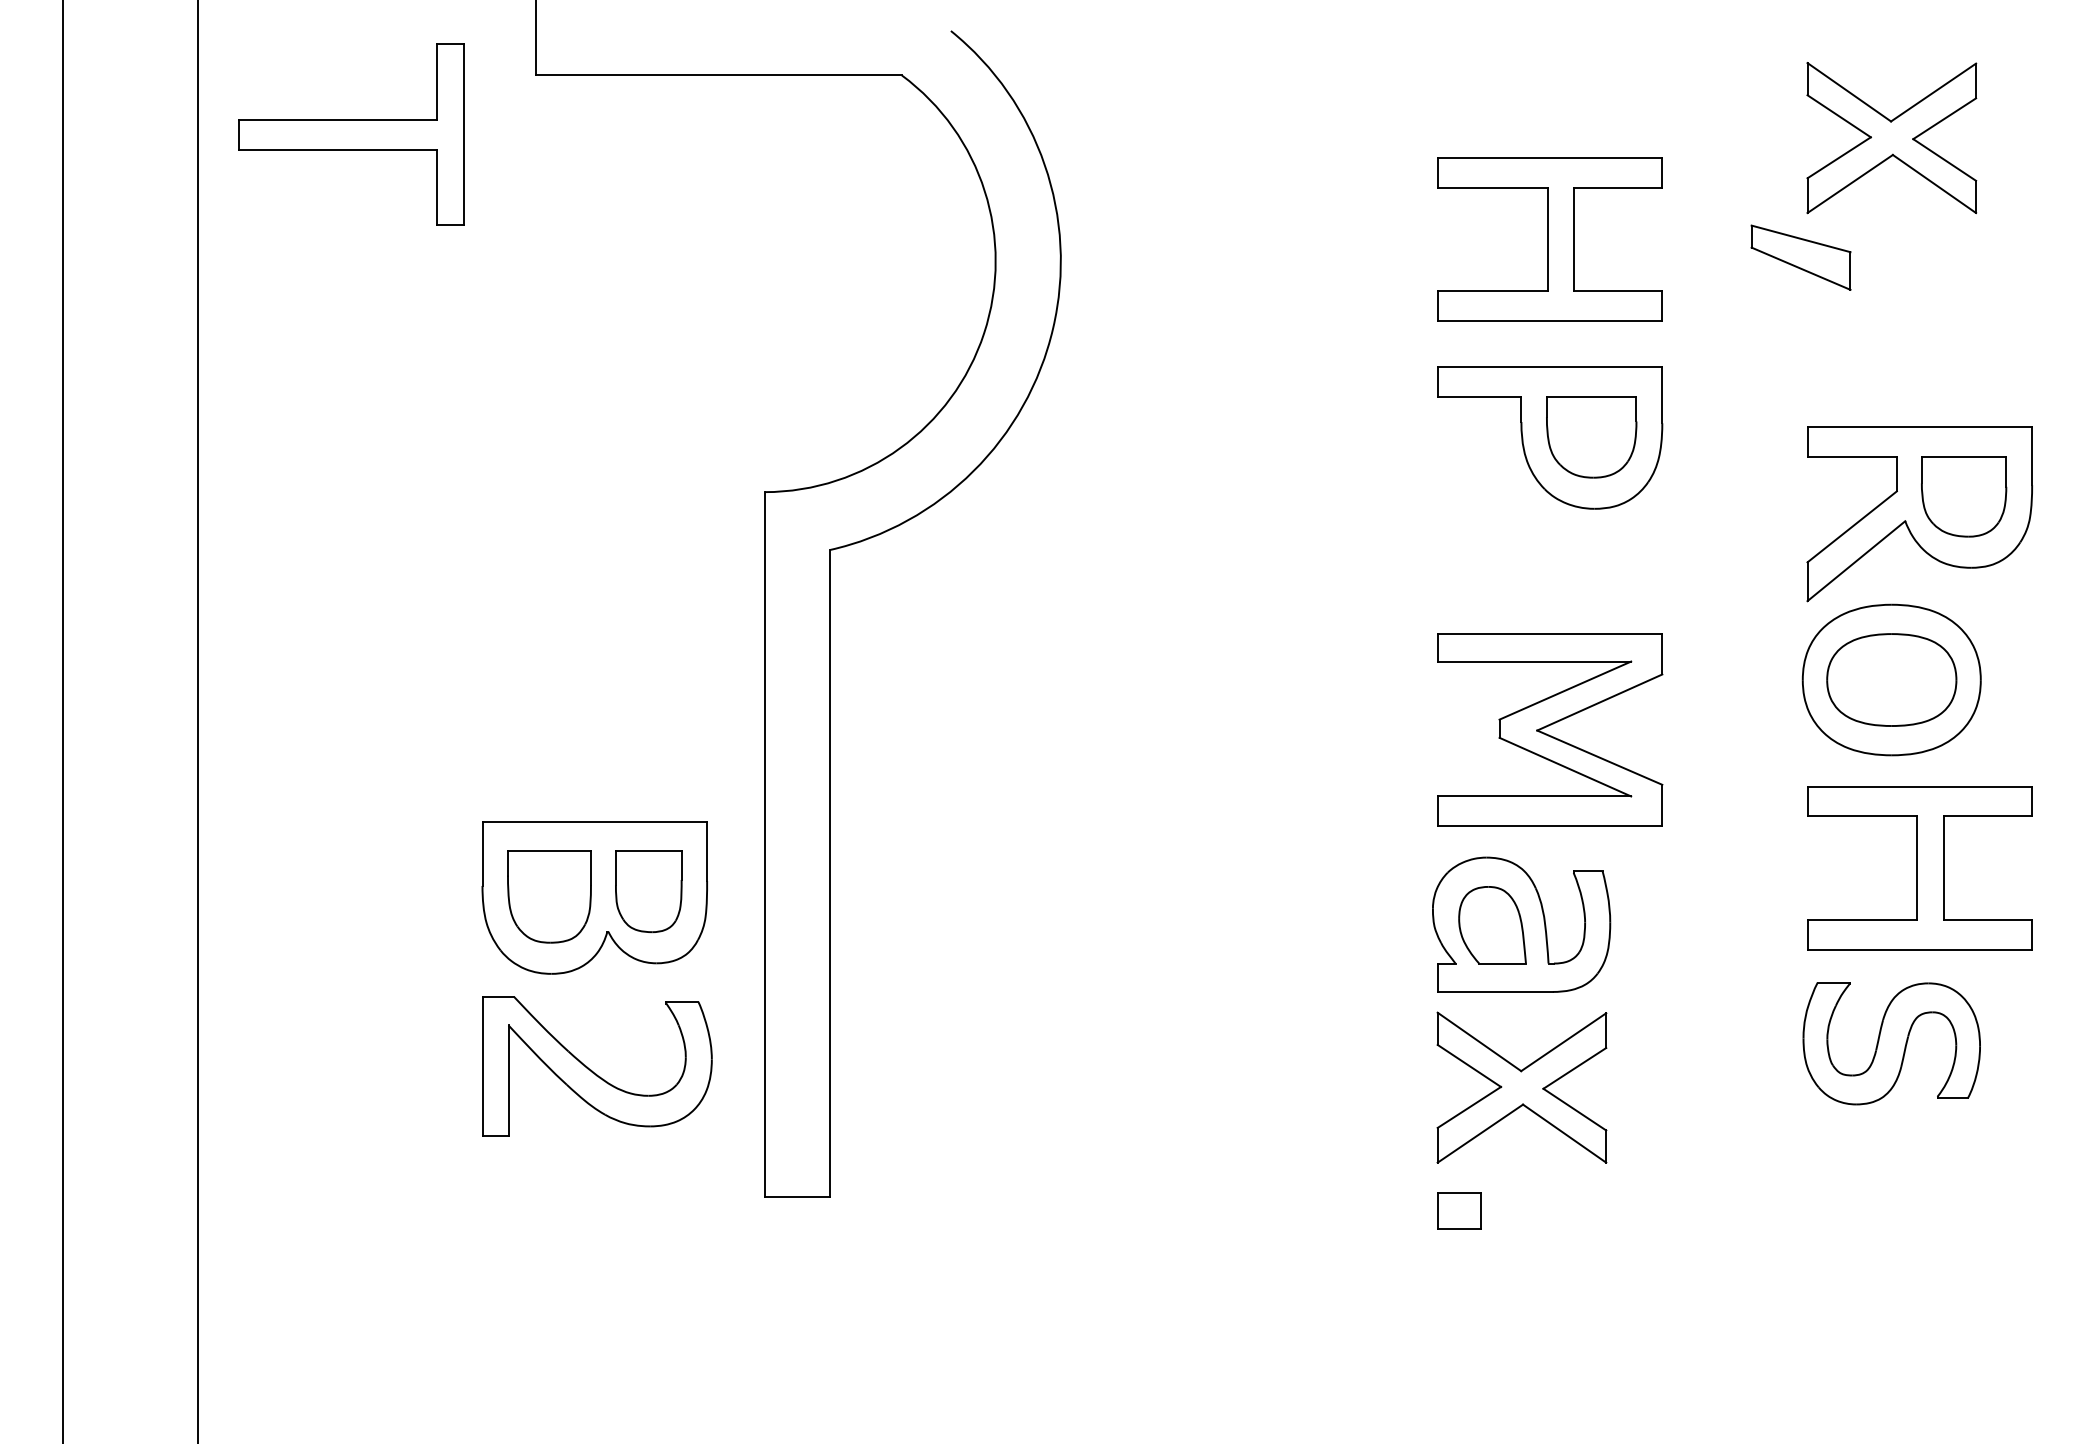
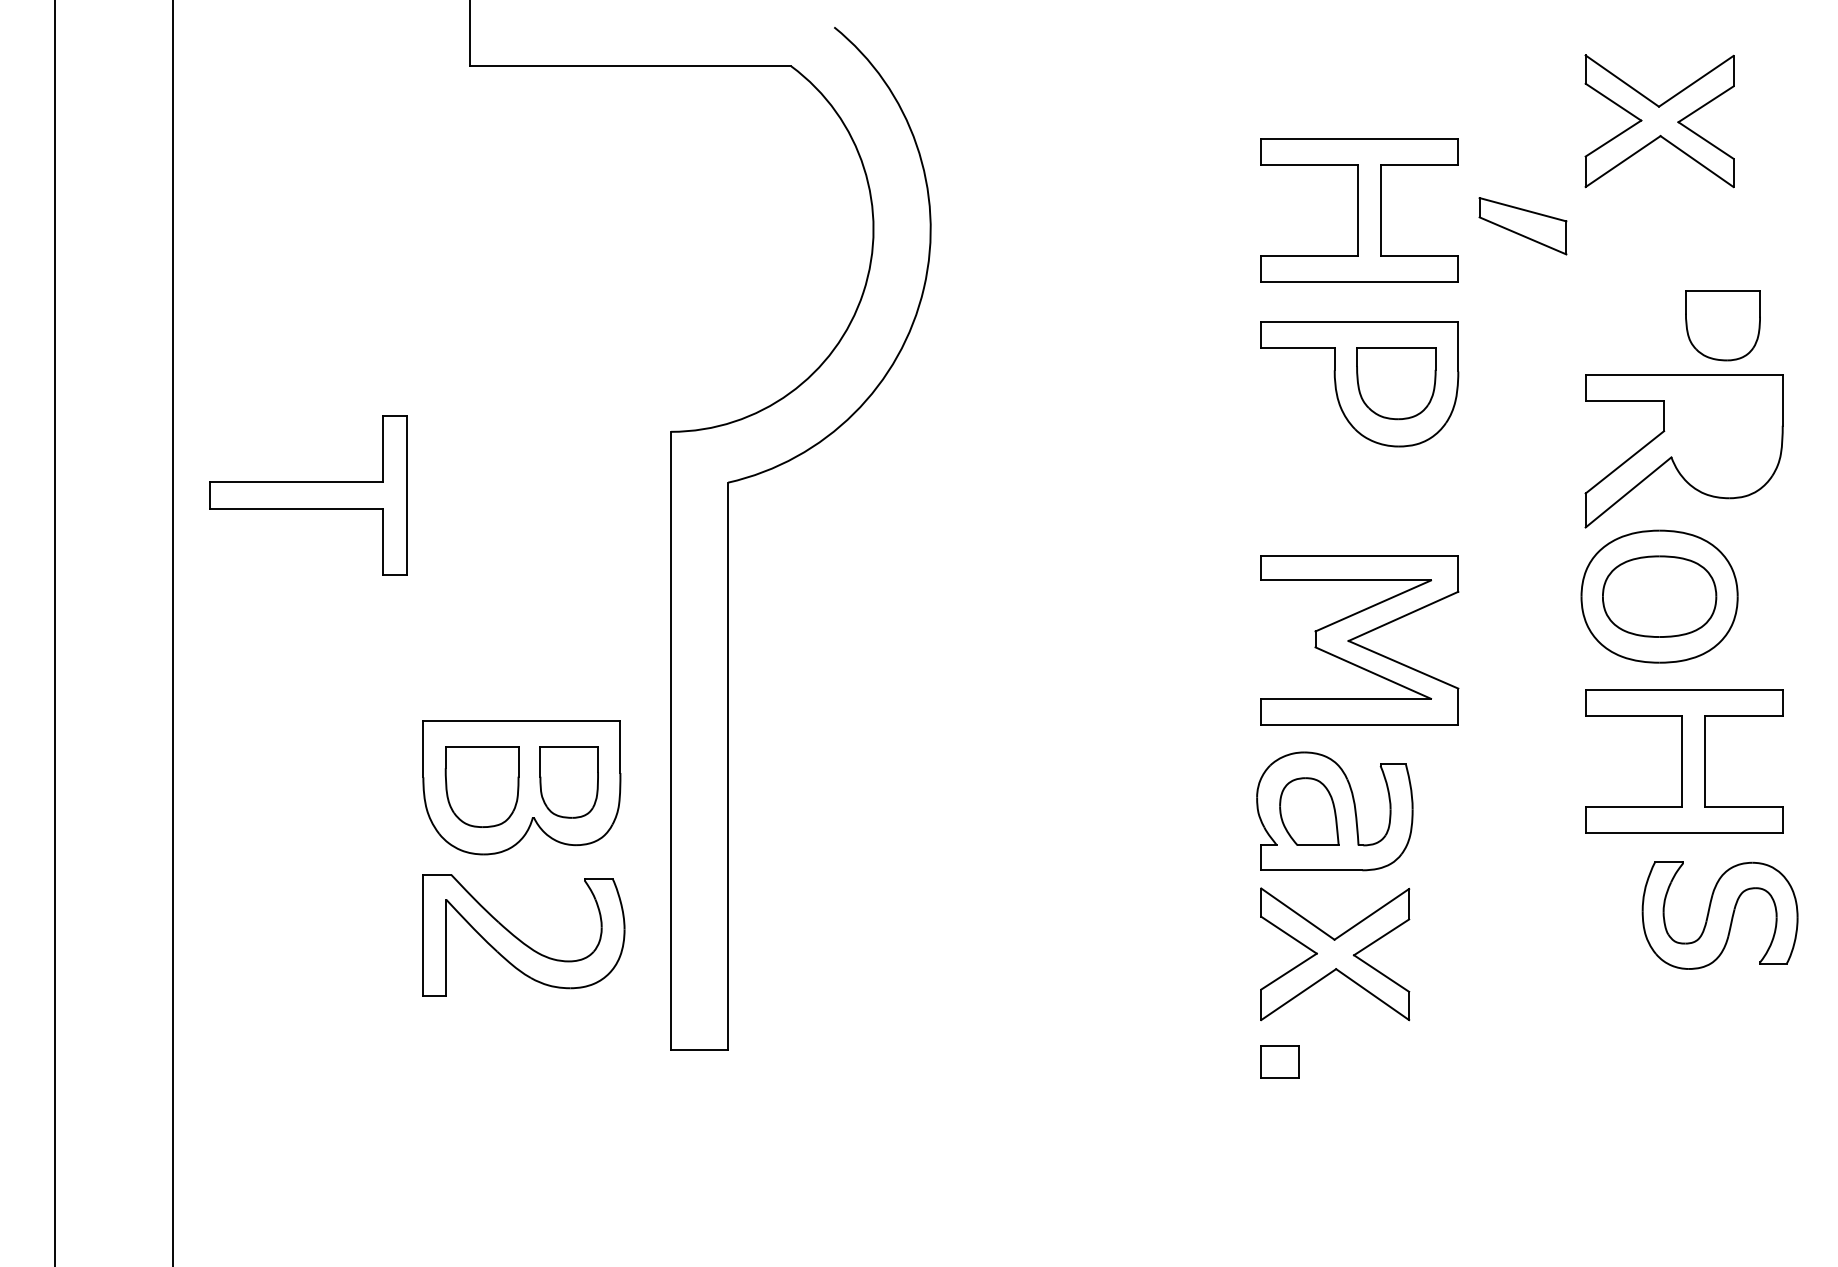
part: (351, 134) -> (308, 495), moved
part: (1800, 257) -> (1522, 226), moved
part: (1964, 496) -> (1723, 325), moved
part: (1891, 1043) -> (1719, 915), moved

